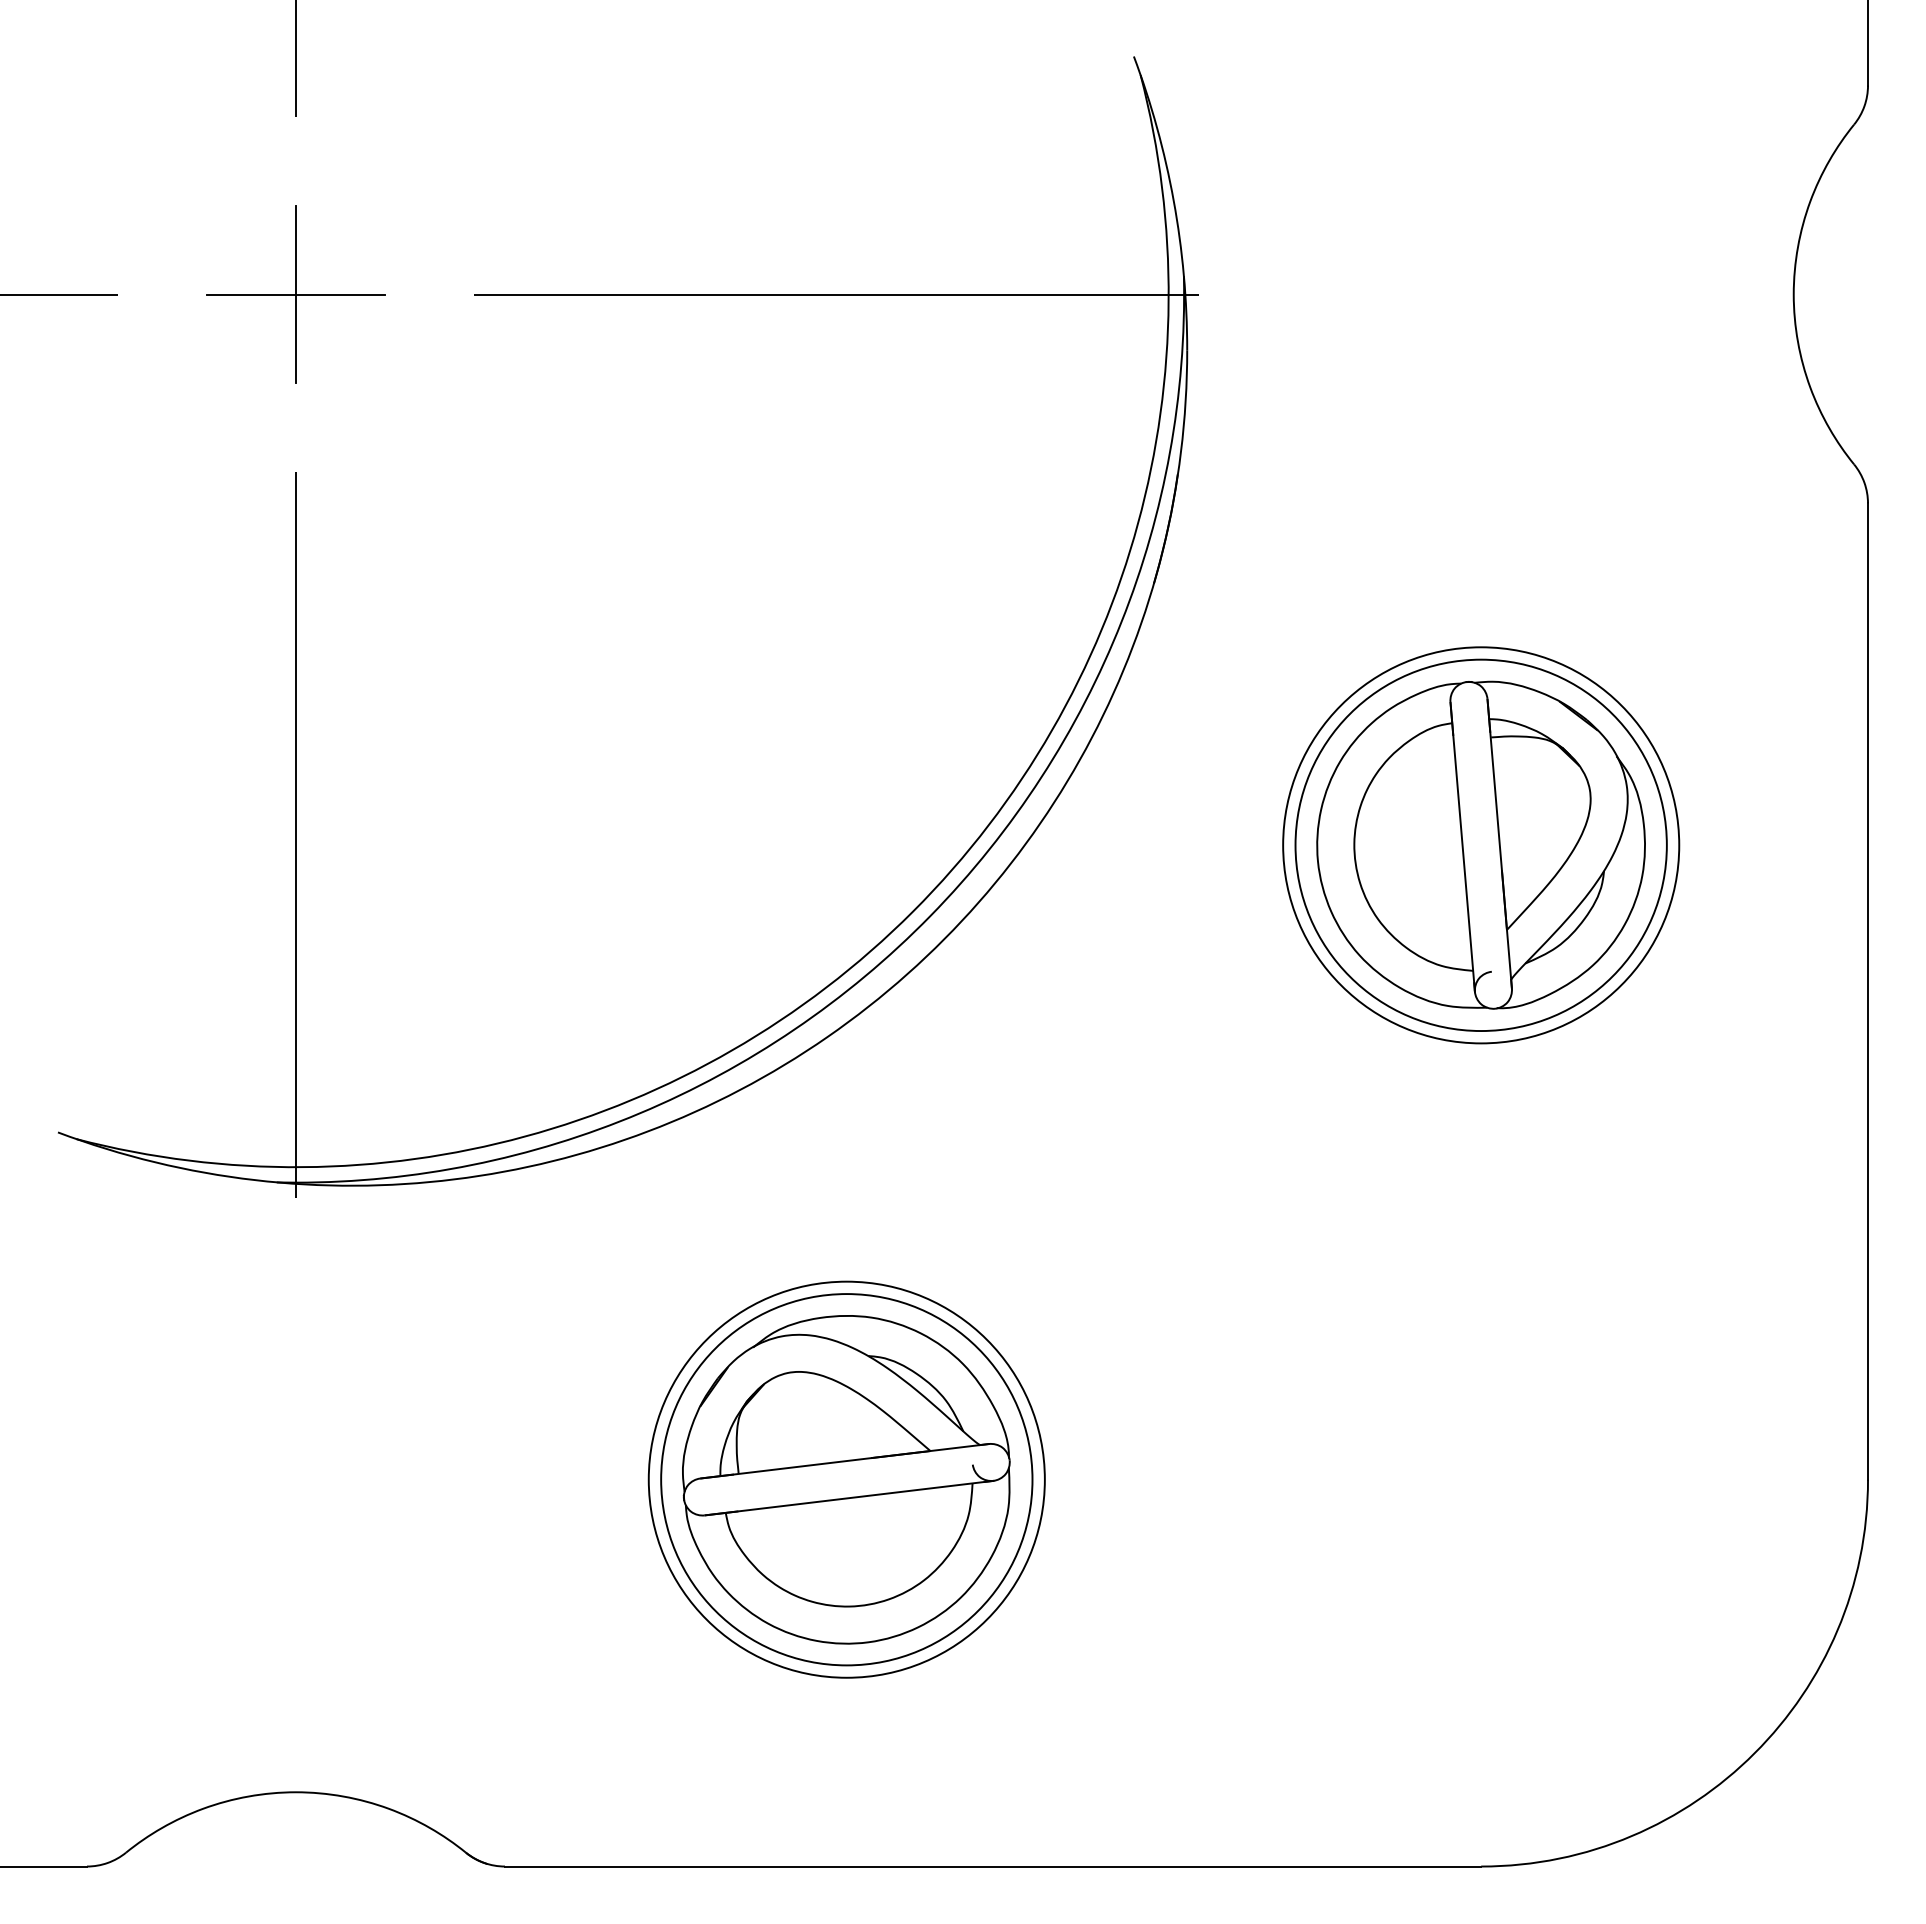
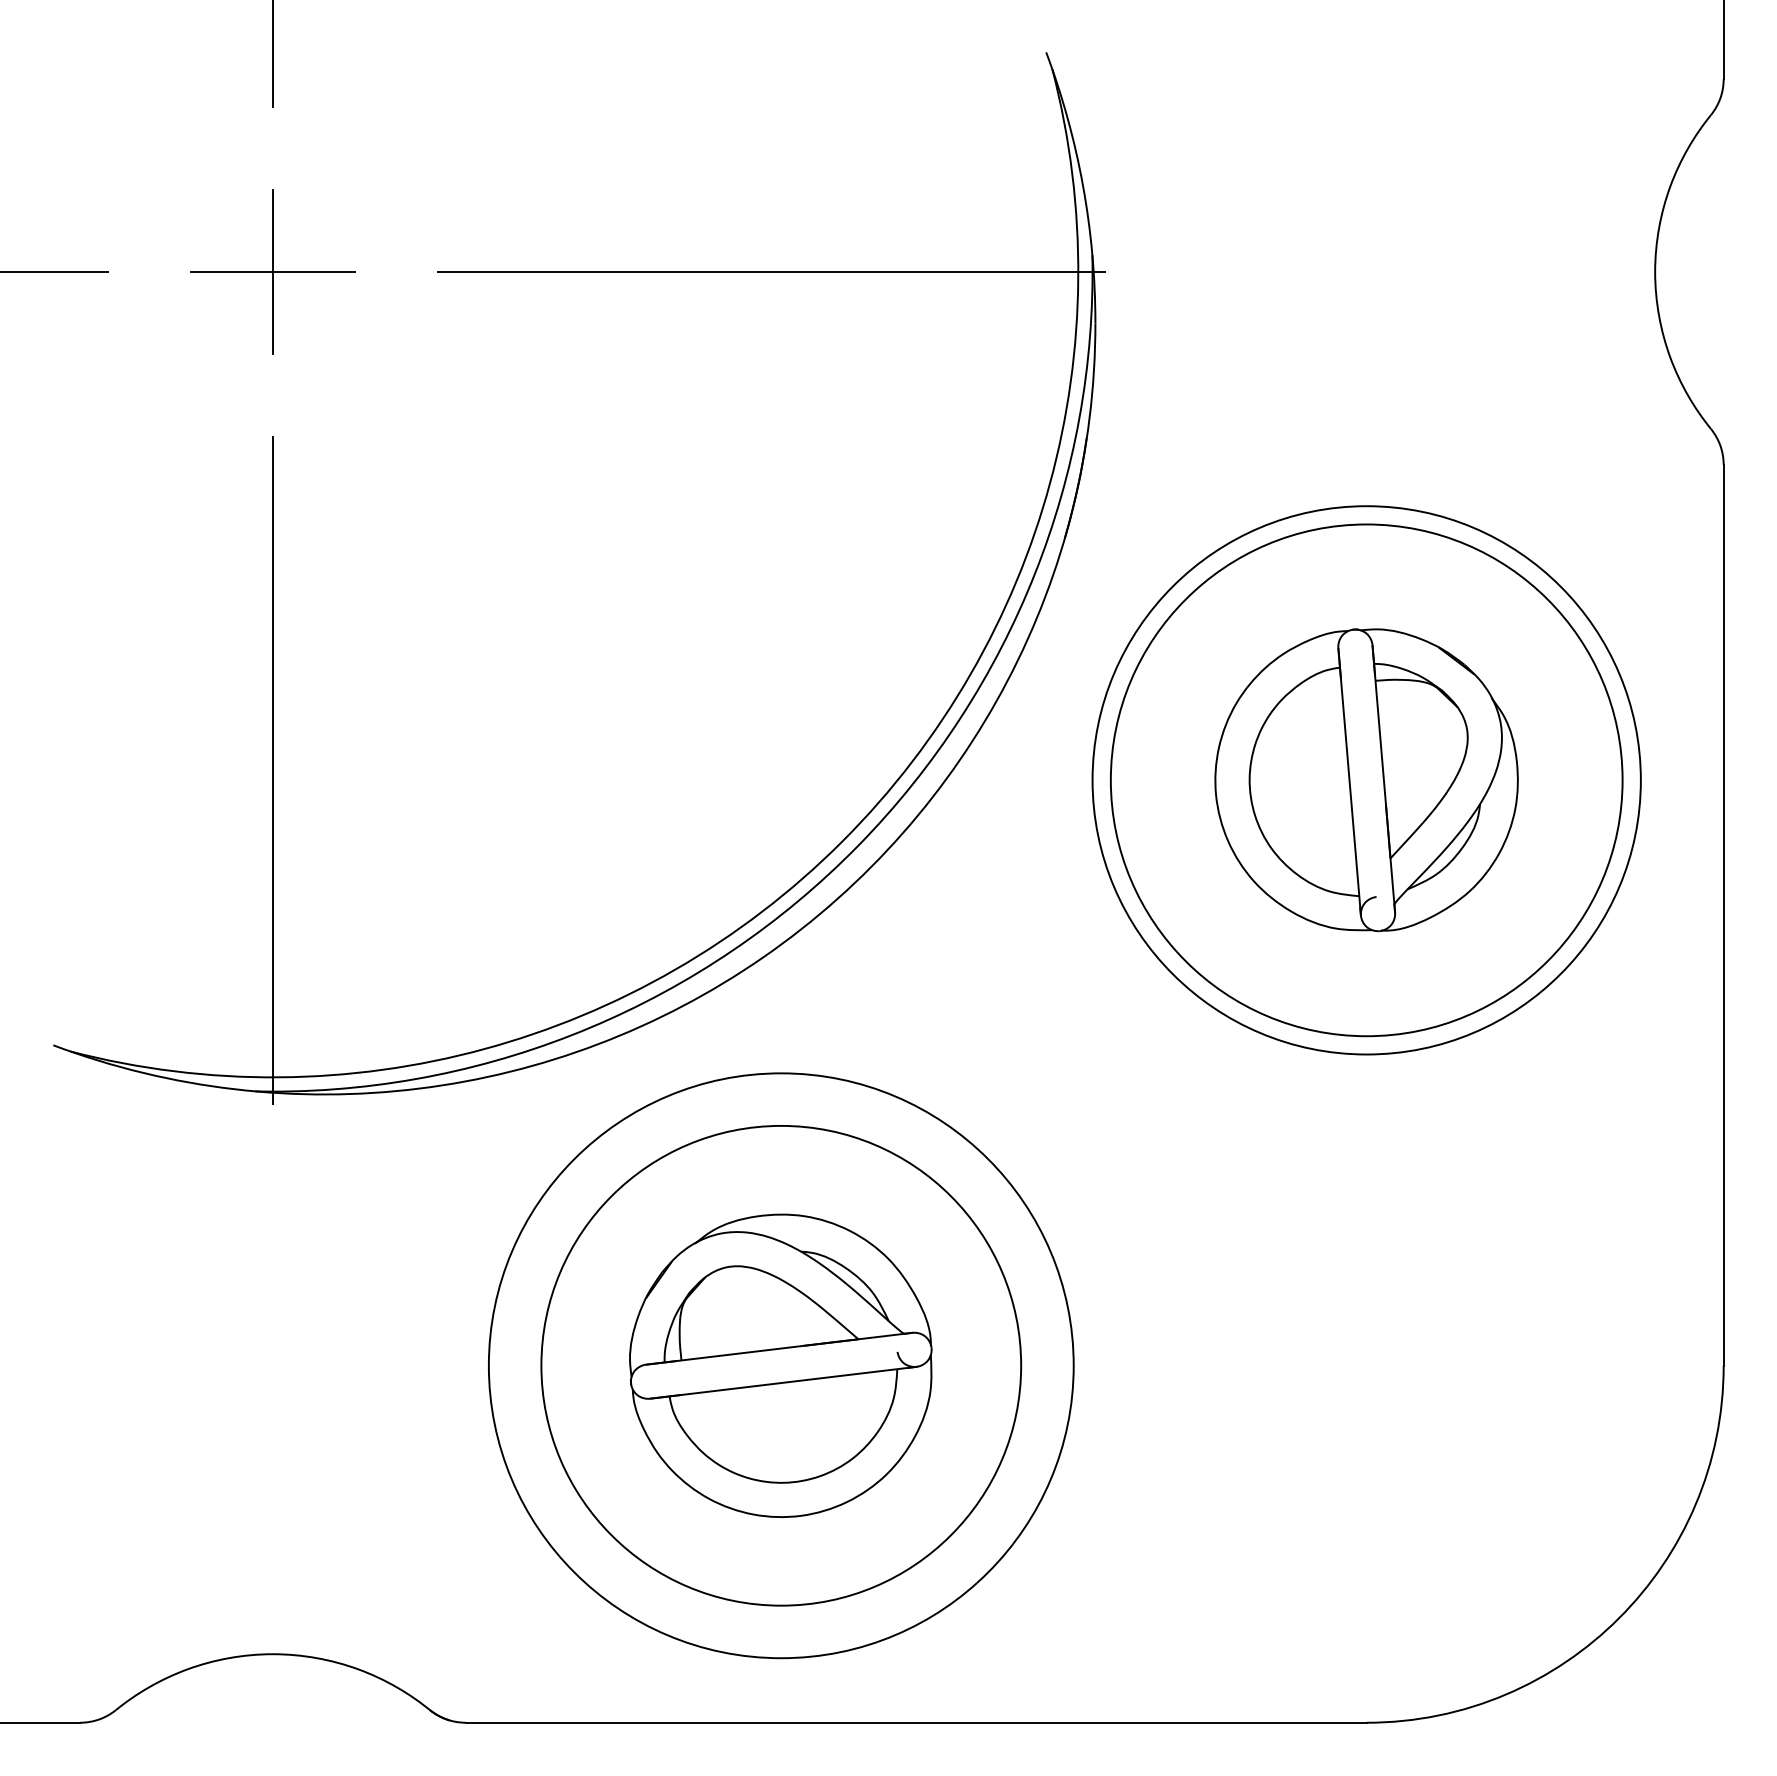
circle: (1480, 845) -> (1366, 780), size x1.4
circle: (1480, 845) -> (1366, 780), size x1.6
circle: (845, 1479) -> (780, 1365), size x1.4
circle: (847, 1479) -> (781, 1365), size x1.6

